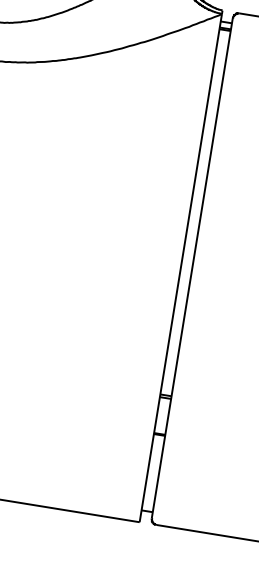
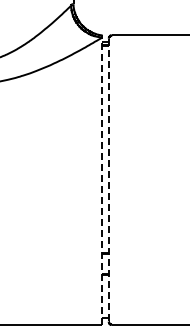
line: (180, 268) -> (102, 181), solid -> dashed
line: (191, 268) -> (108, 180), solid -> dashed

